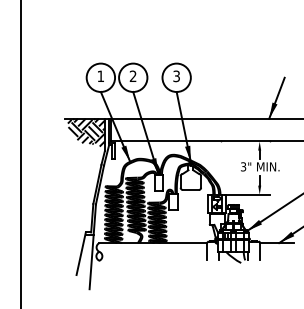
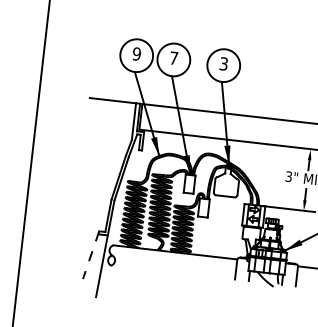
text: (132, 75) -> (173, 57), 2 -> 7
text: (100, 76) -> (136, 54), 1 -> 9
hatch: (86, 132) -> (113, 116), removed
line: (81, 253) -> (91, 254), solid -> dashed

